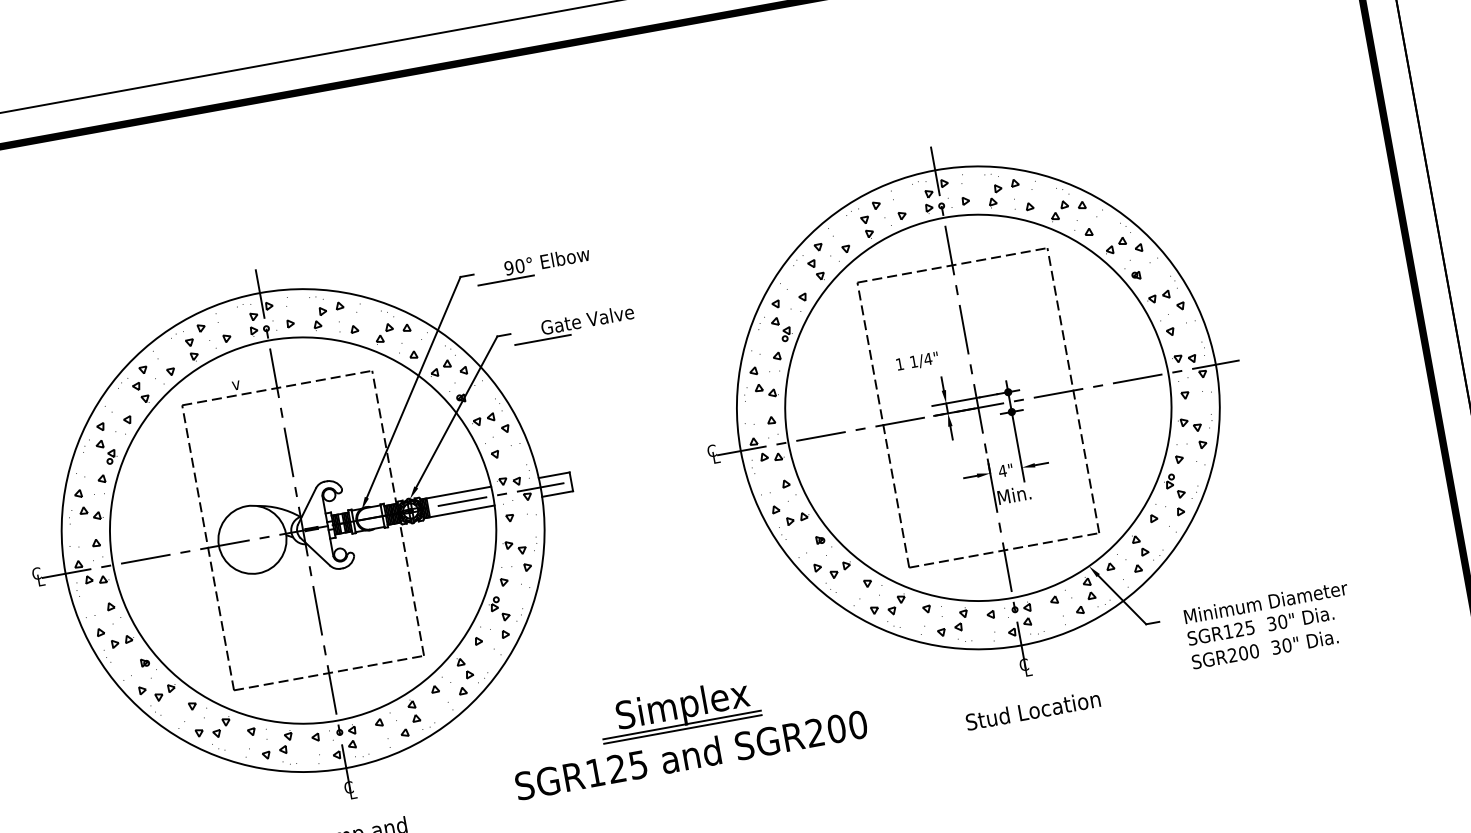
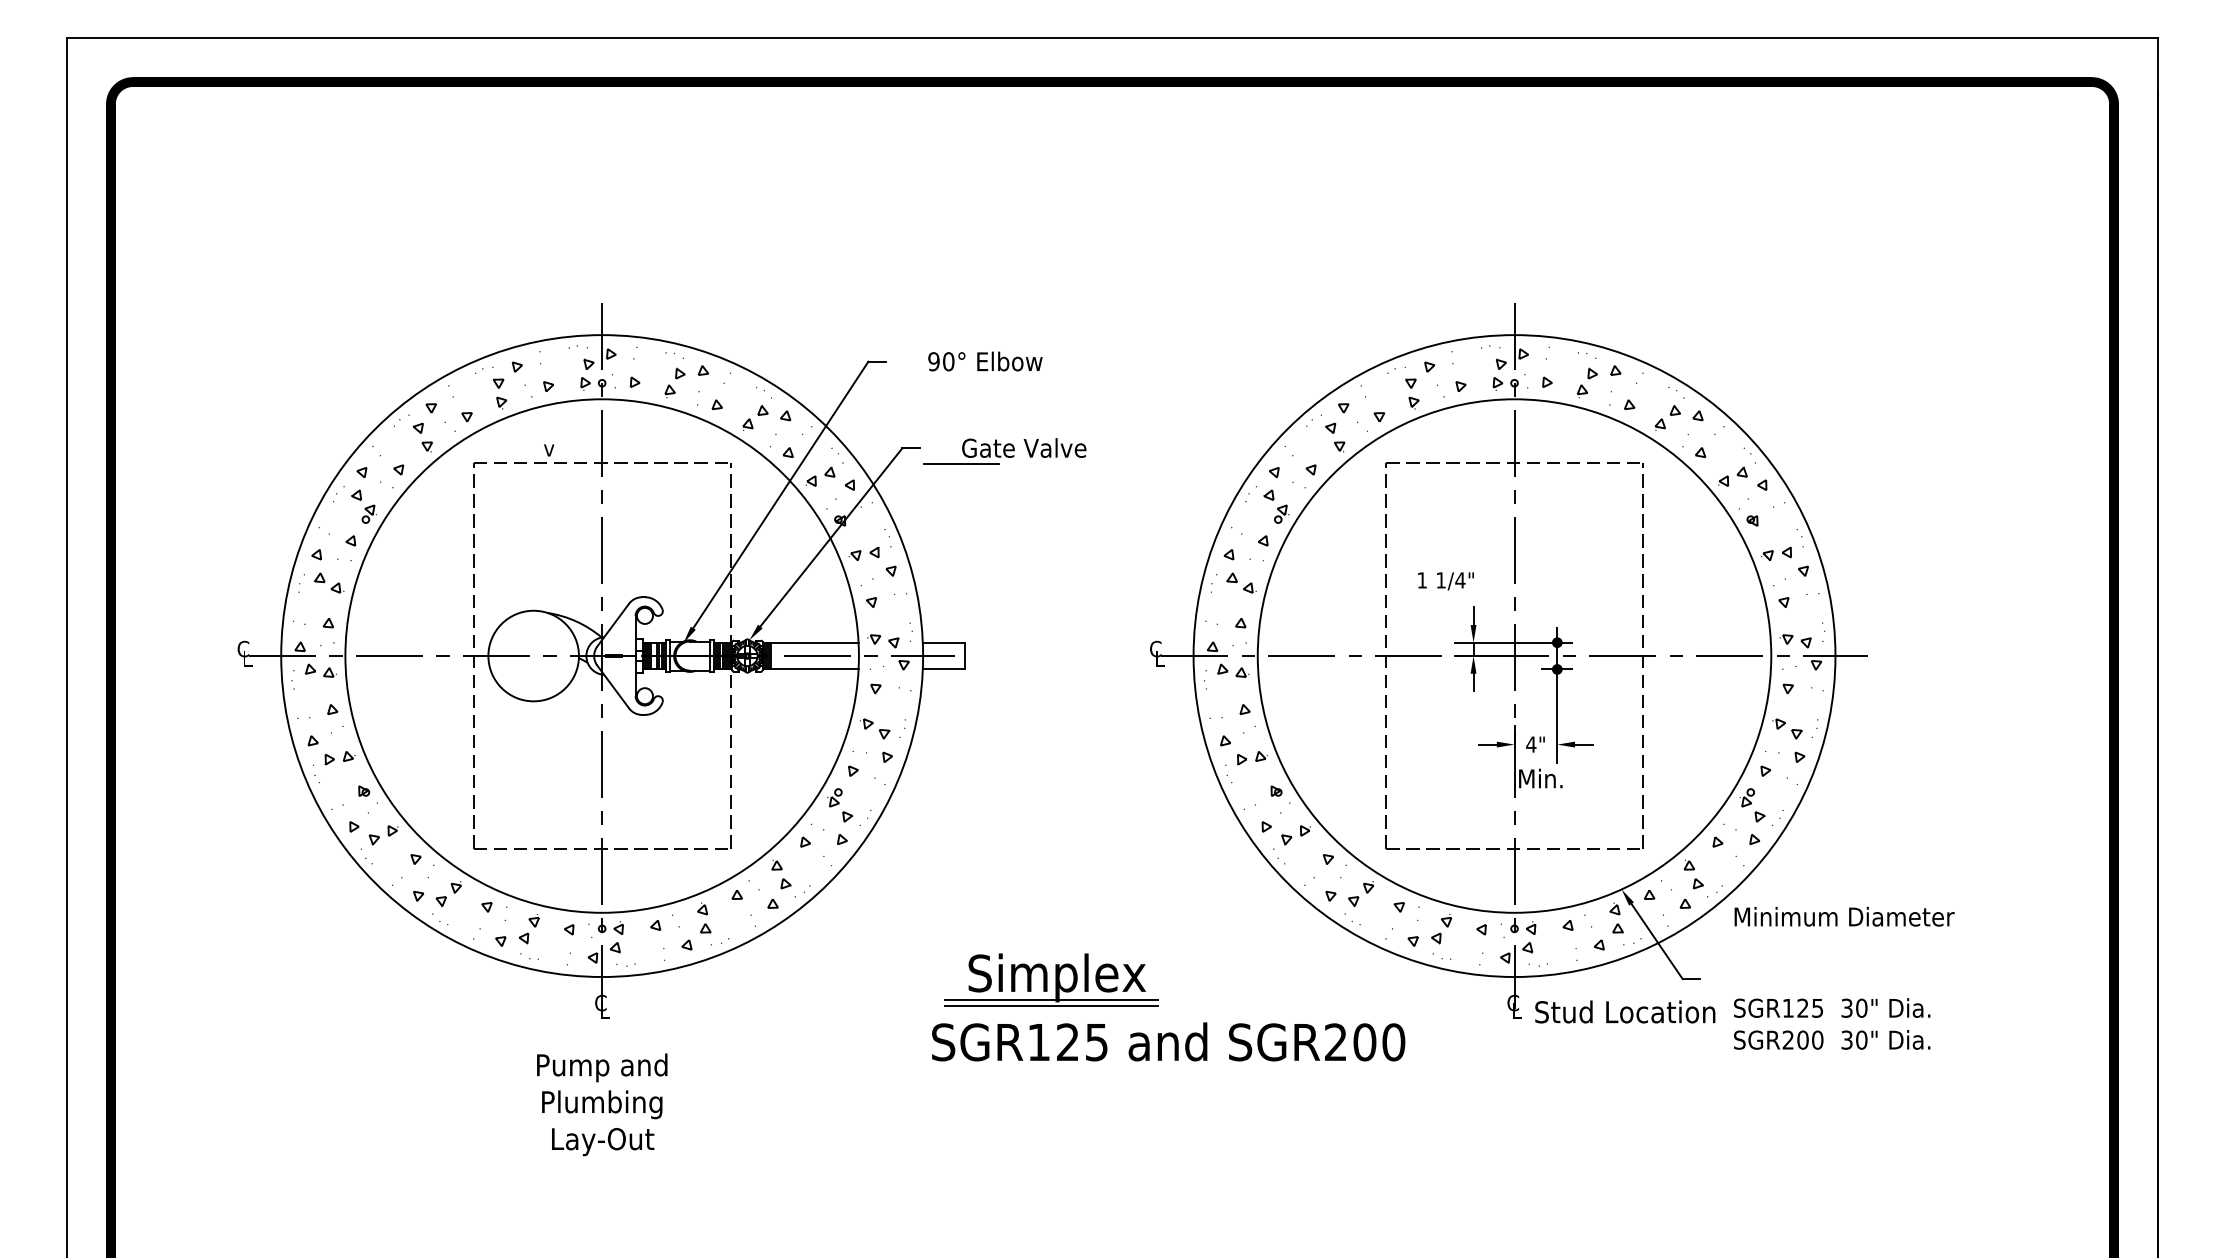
line: (505, 280) -> (926, 377), removed
text: (1265, 602) -> (1844, 916), moved
text: (1033, 710) -> (1625, 1011), moved
text: (691, 754) -> (1168, 1041), moved

